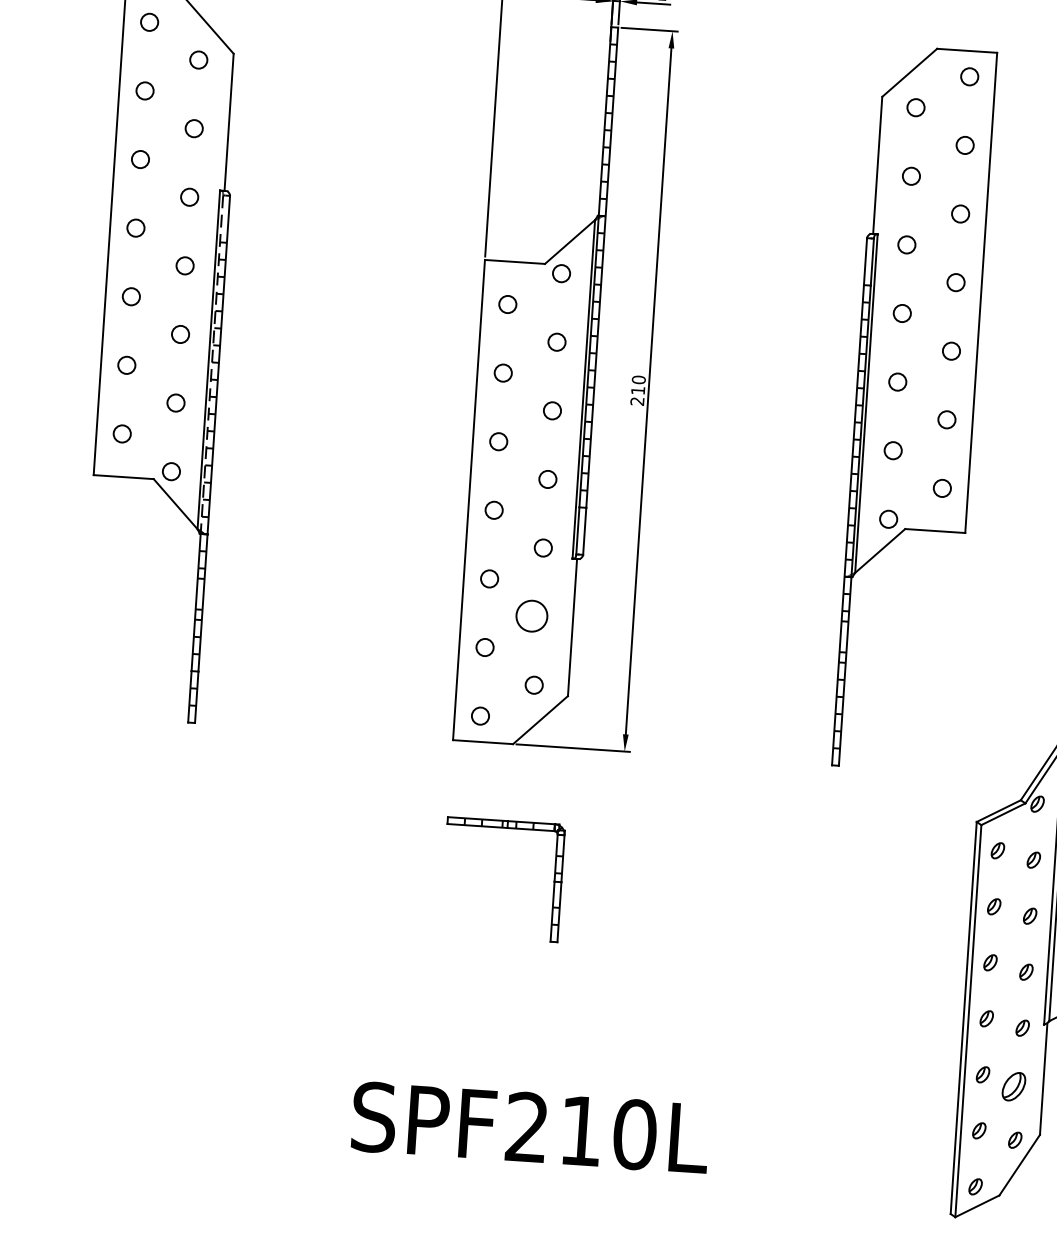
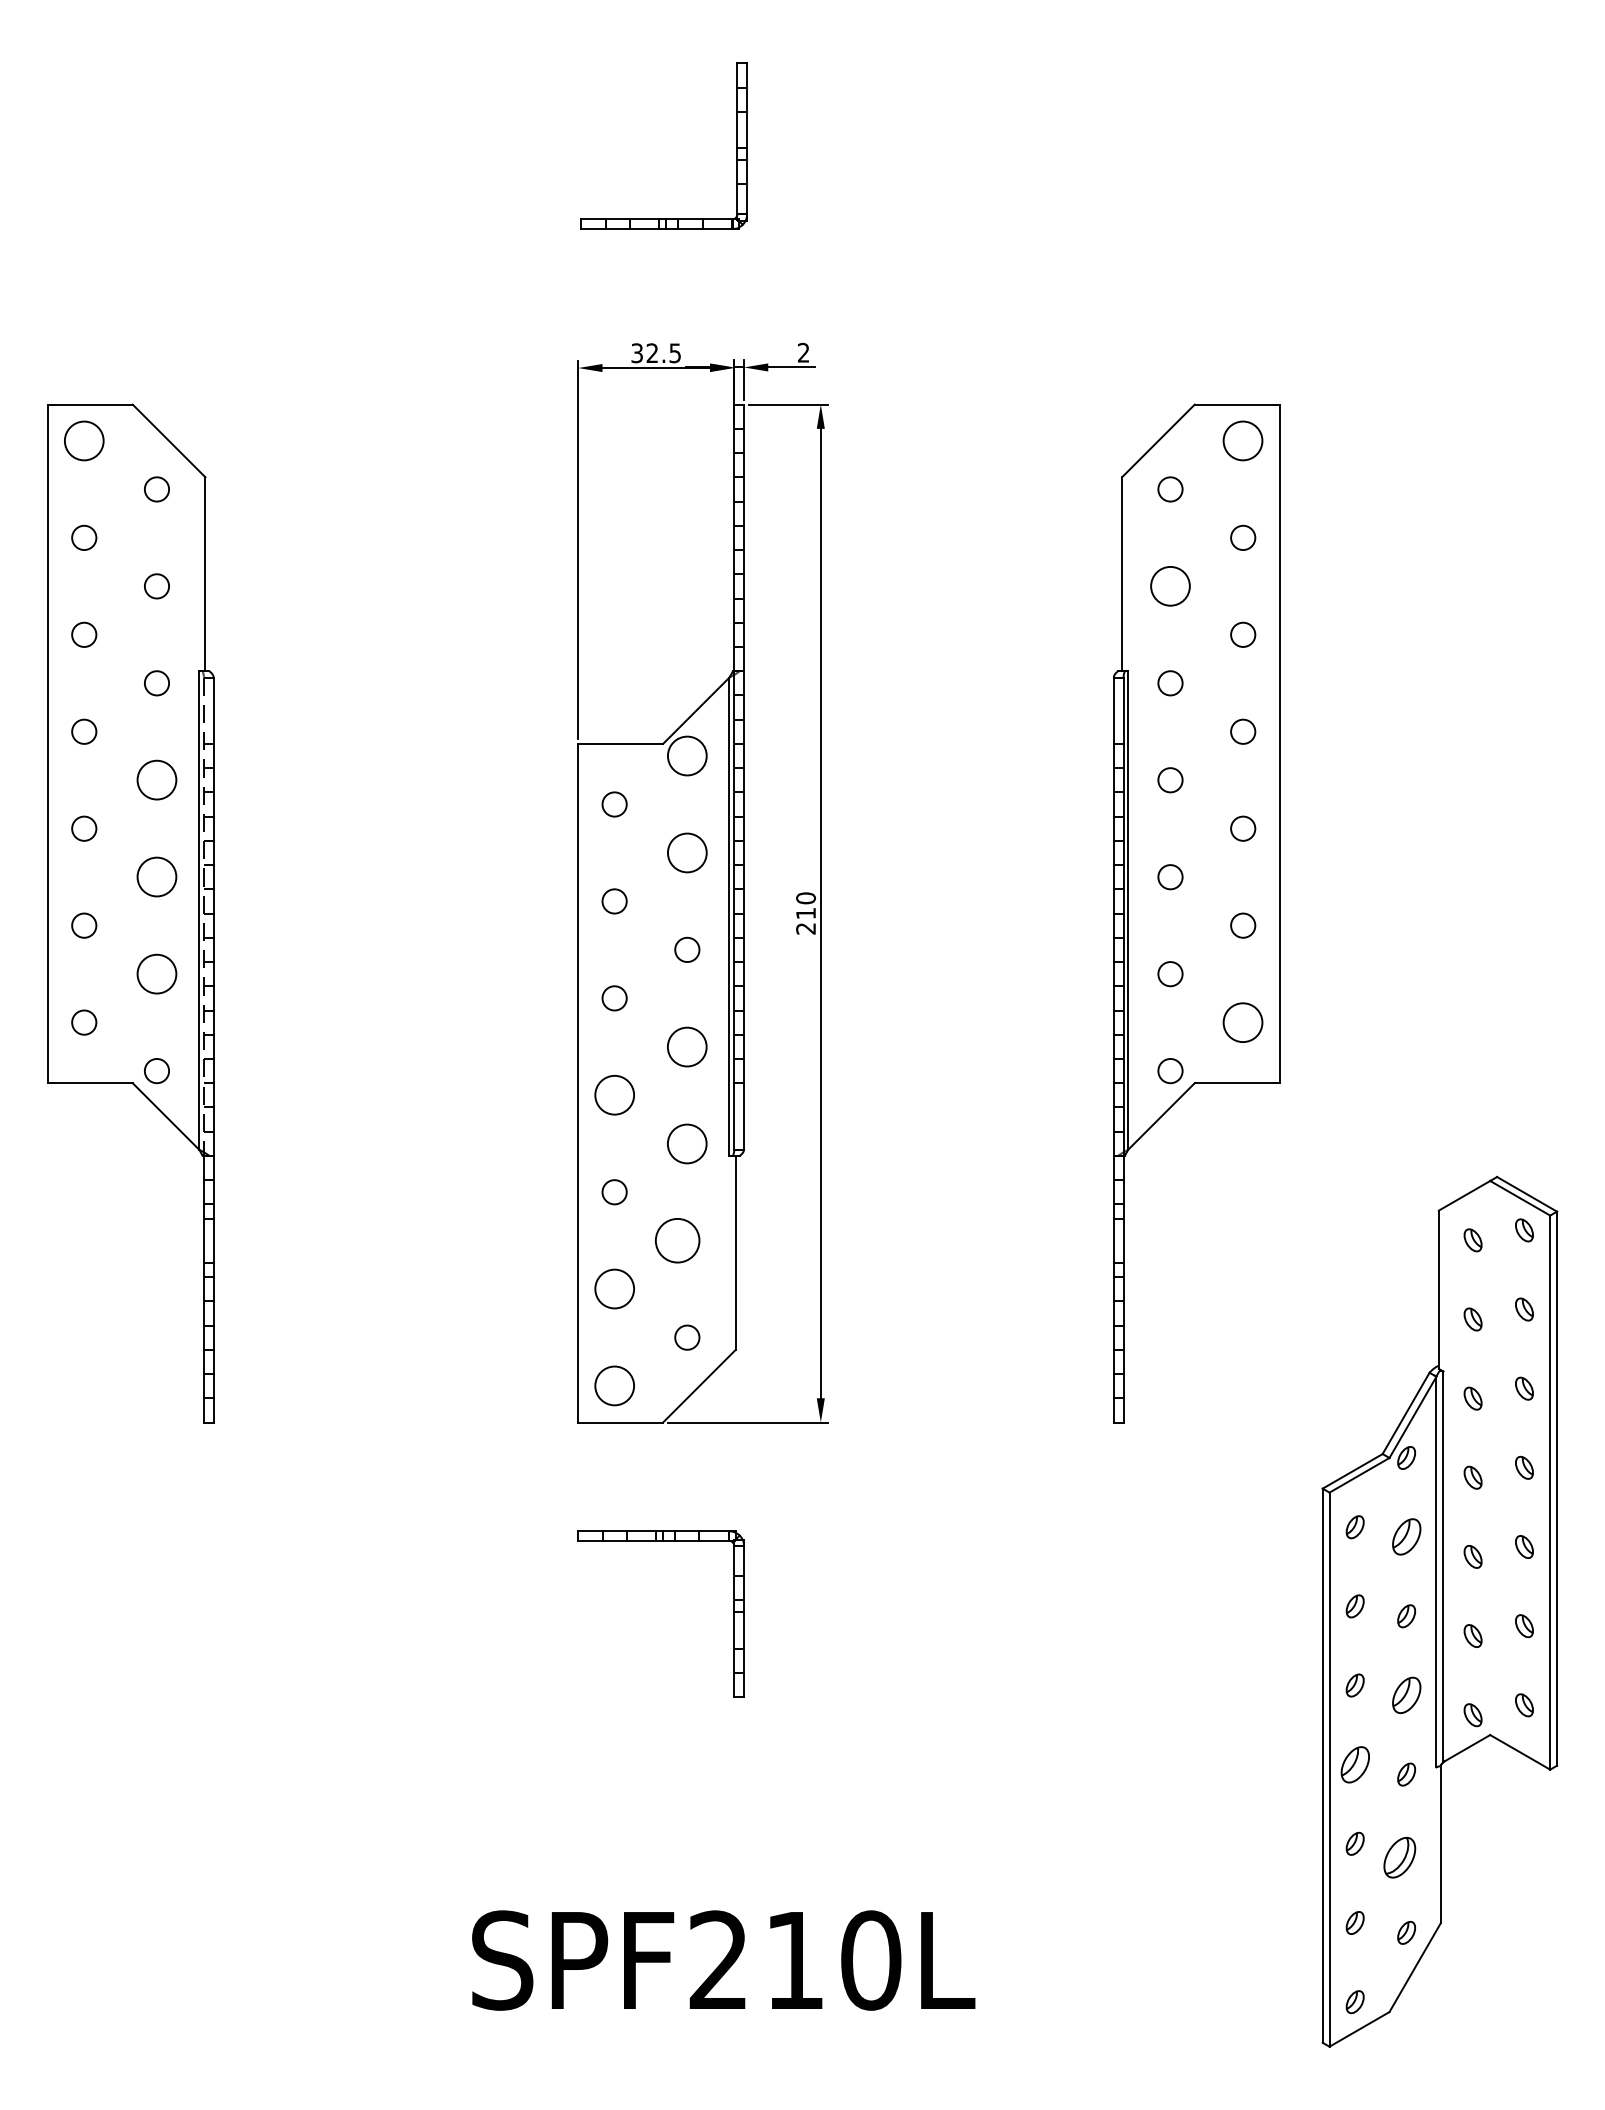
circle: (149, 22) -> (84, 440), size x1.6
circle: (969, 76) -> (1243, 440), size x1.6
circle: (911, 176) -> (1170, 586), size x1.6
circle: (184, 266) -> (156, 780), size x1.6
circle: (561, 273) -> (687, 755), size x1.6
circle: (180, 334) -> (156, 877), size x1.6
circle: (557, 341) -> (687, 852), size x1.6
circle: (175, 403) -> (156, 974), size x1.6
circle: (548, 479) -> (687, 1046), size x1.6
circle: (942, 488) -> (1243, 1022), size x1.6
circle: (494, 510) -> (614, 1095), size x1.6
circle: (543, 547) -> (687, 1143), size x1.6
circle: (484, 647) -> (614, 1289), size x1.6
circle: (480, 716) -> (614, 1386), size x1.6
part: (1033, 860) -> (1406, 1537), size x1.6
part: (1026, 972) -> (1406, 1695), size x1.6
part: (986, 1018) -> (1354, 1764), size x1.6

